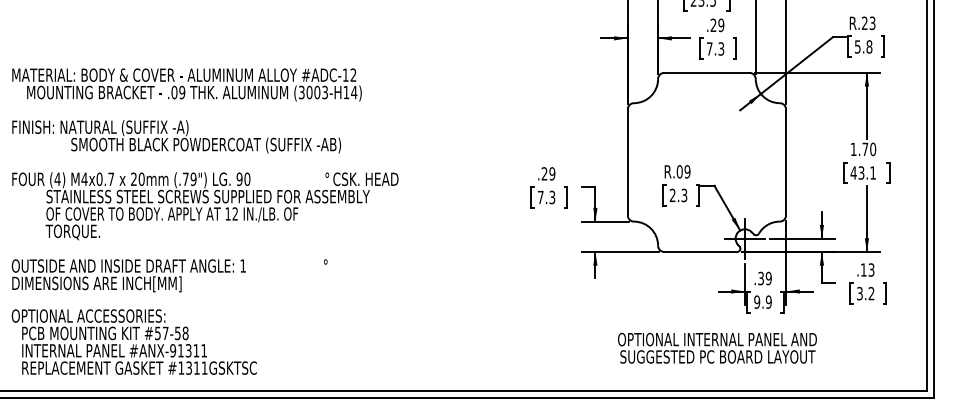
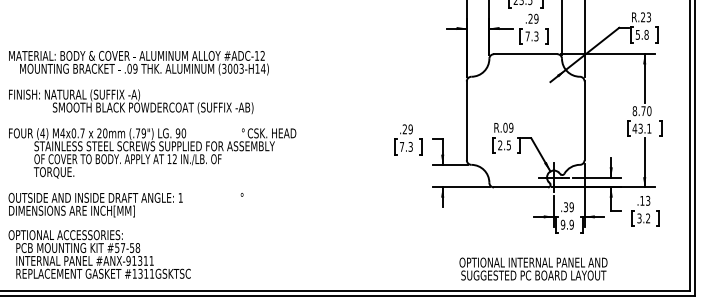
text: (853, 149) -> (634, 111), 1.70 -> 8.70
text: (683, 194) -> (508, 144), 2.3 -> 2.5
text: (717, 347) -> (533, 268), moved

